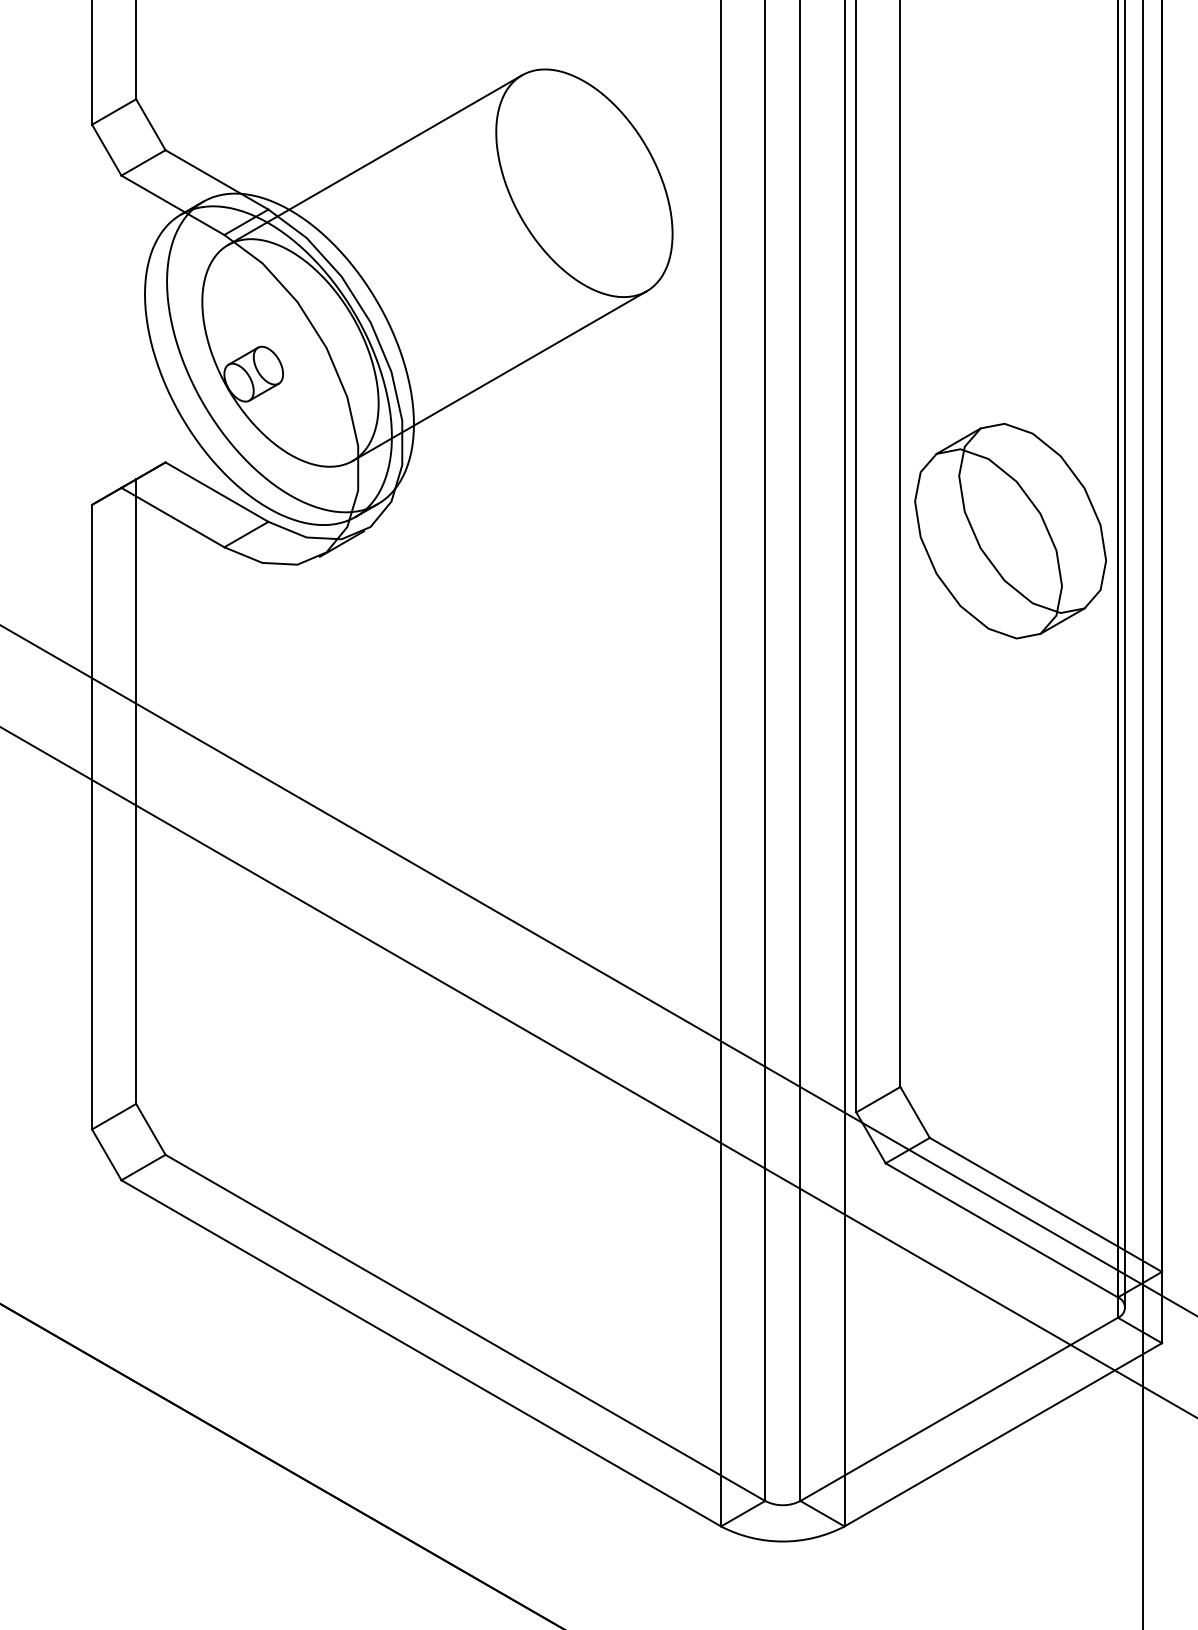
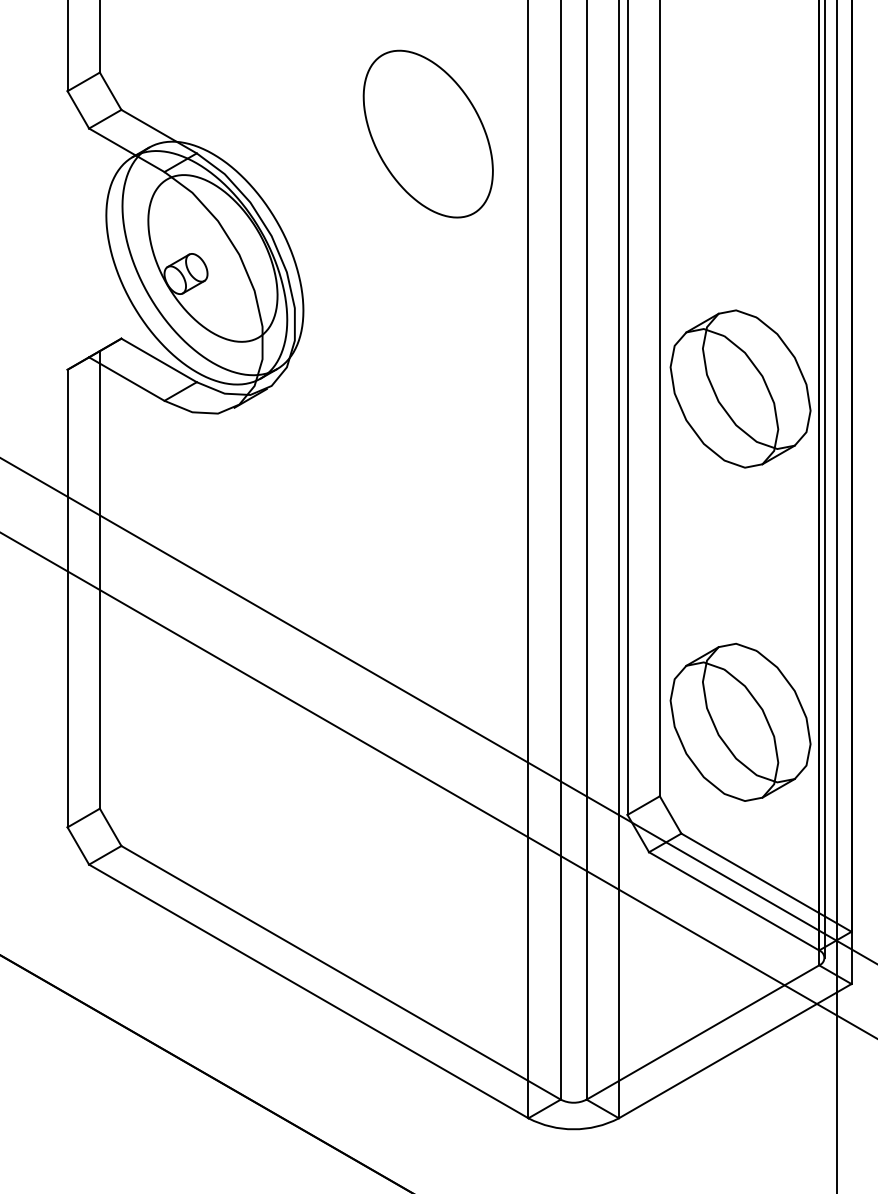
line: (375, 159) -> (275, 116), removed
line: (499, 375) -> (366, 274), removed
part: (1010, 986) -> (740, 722), added

